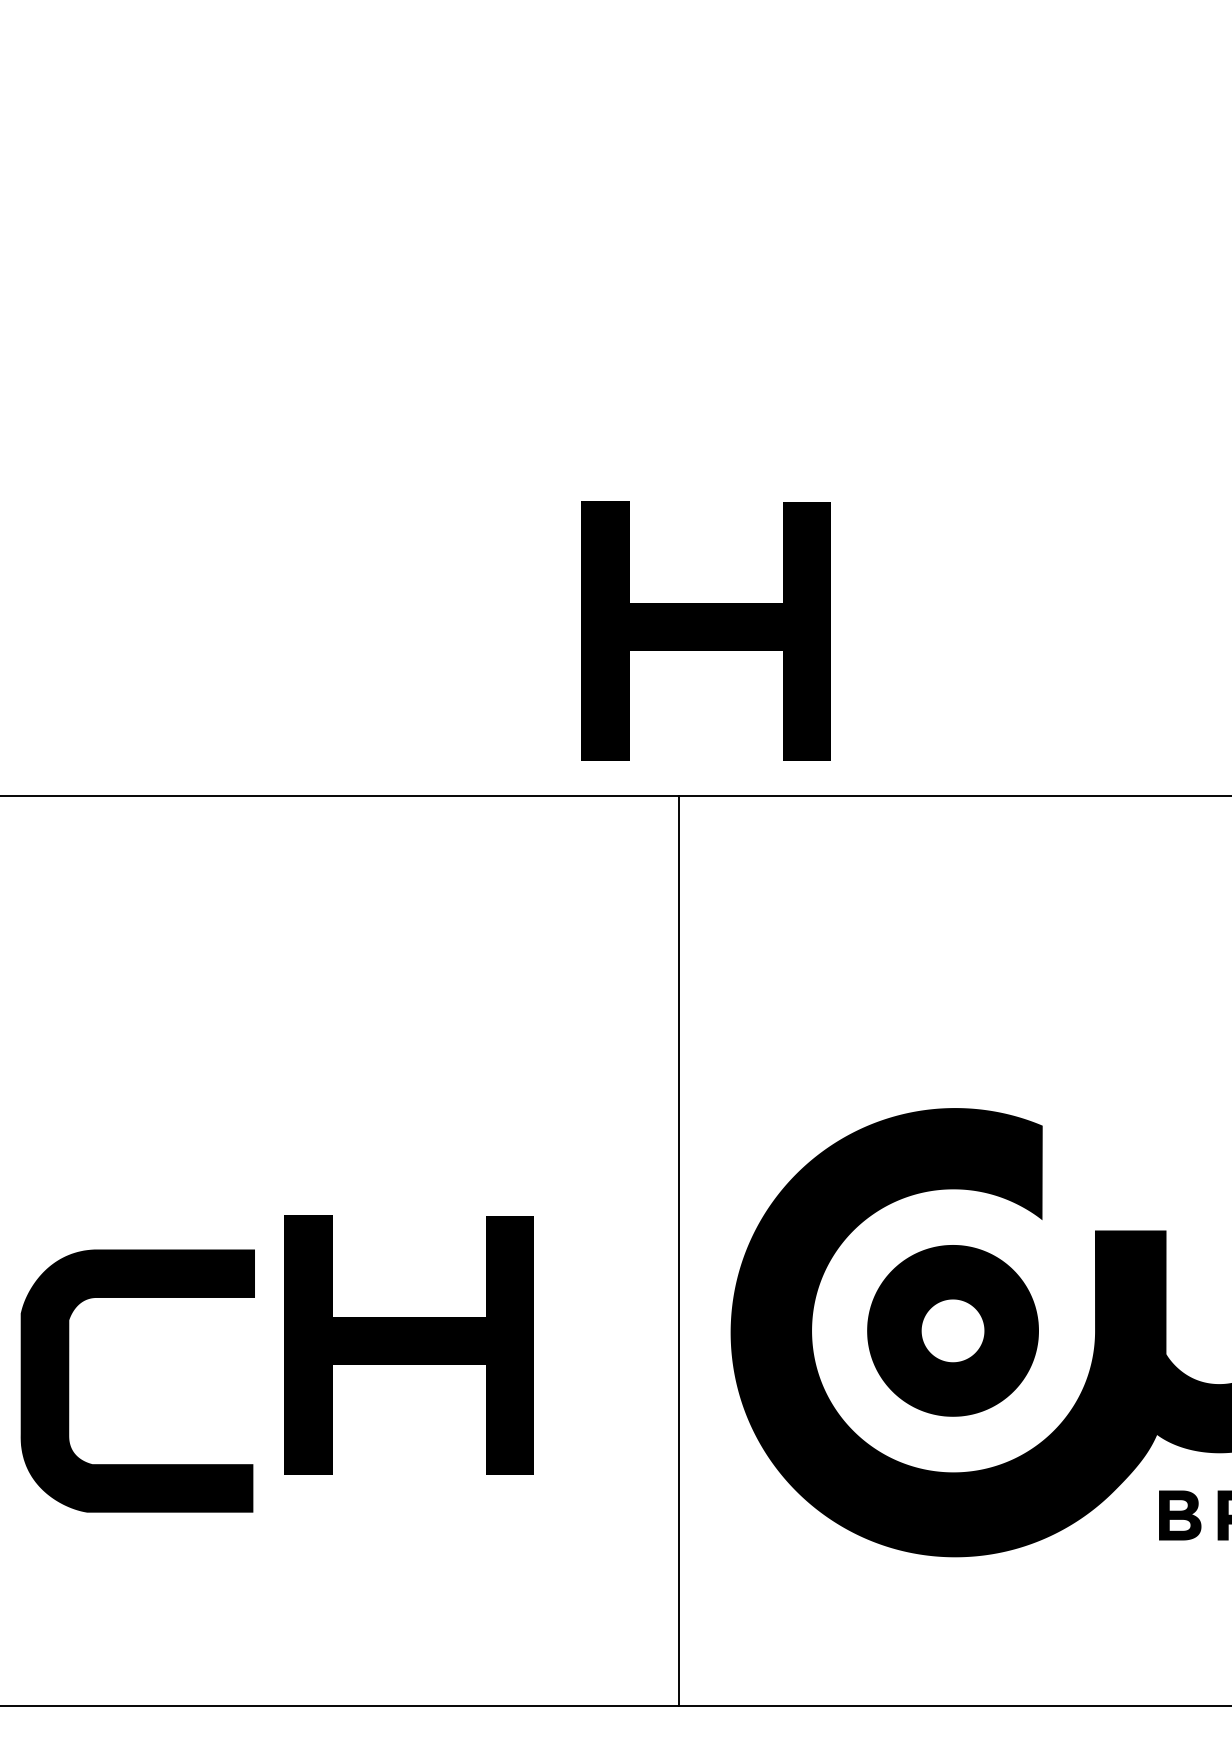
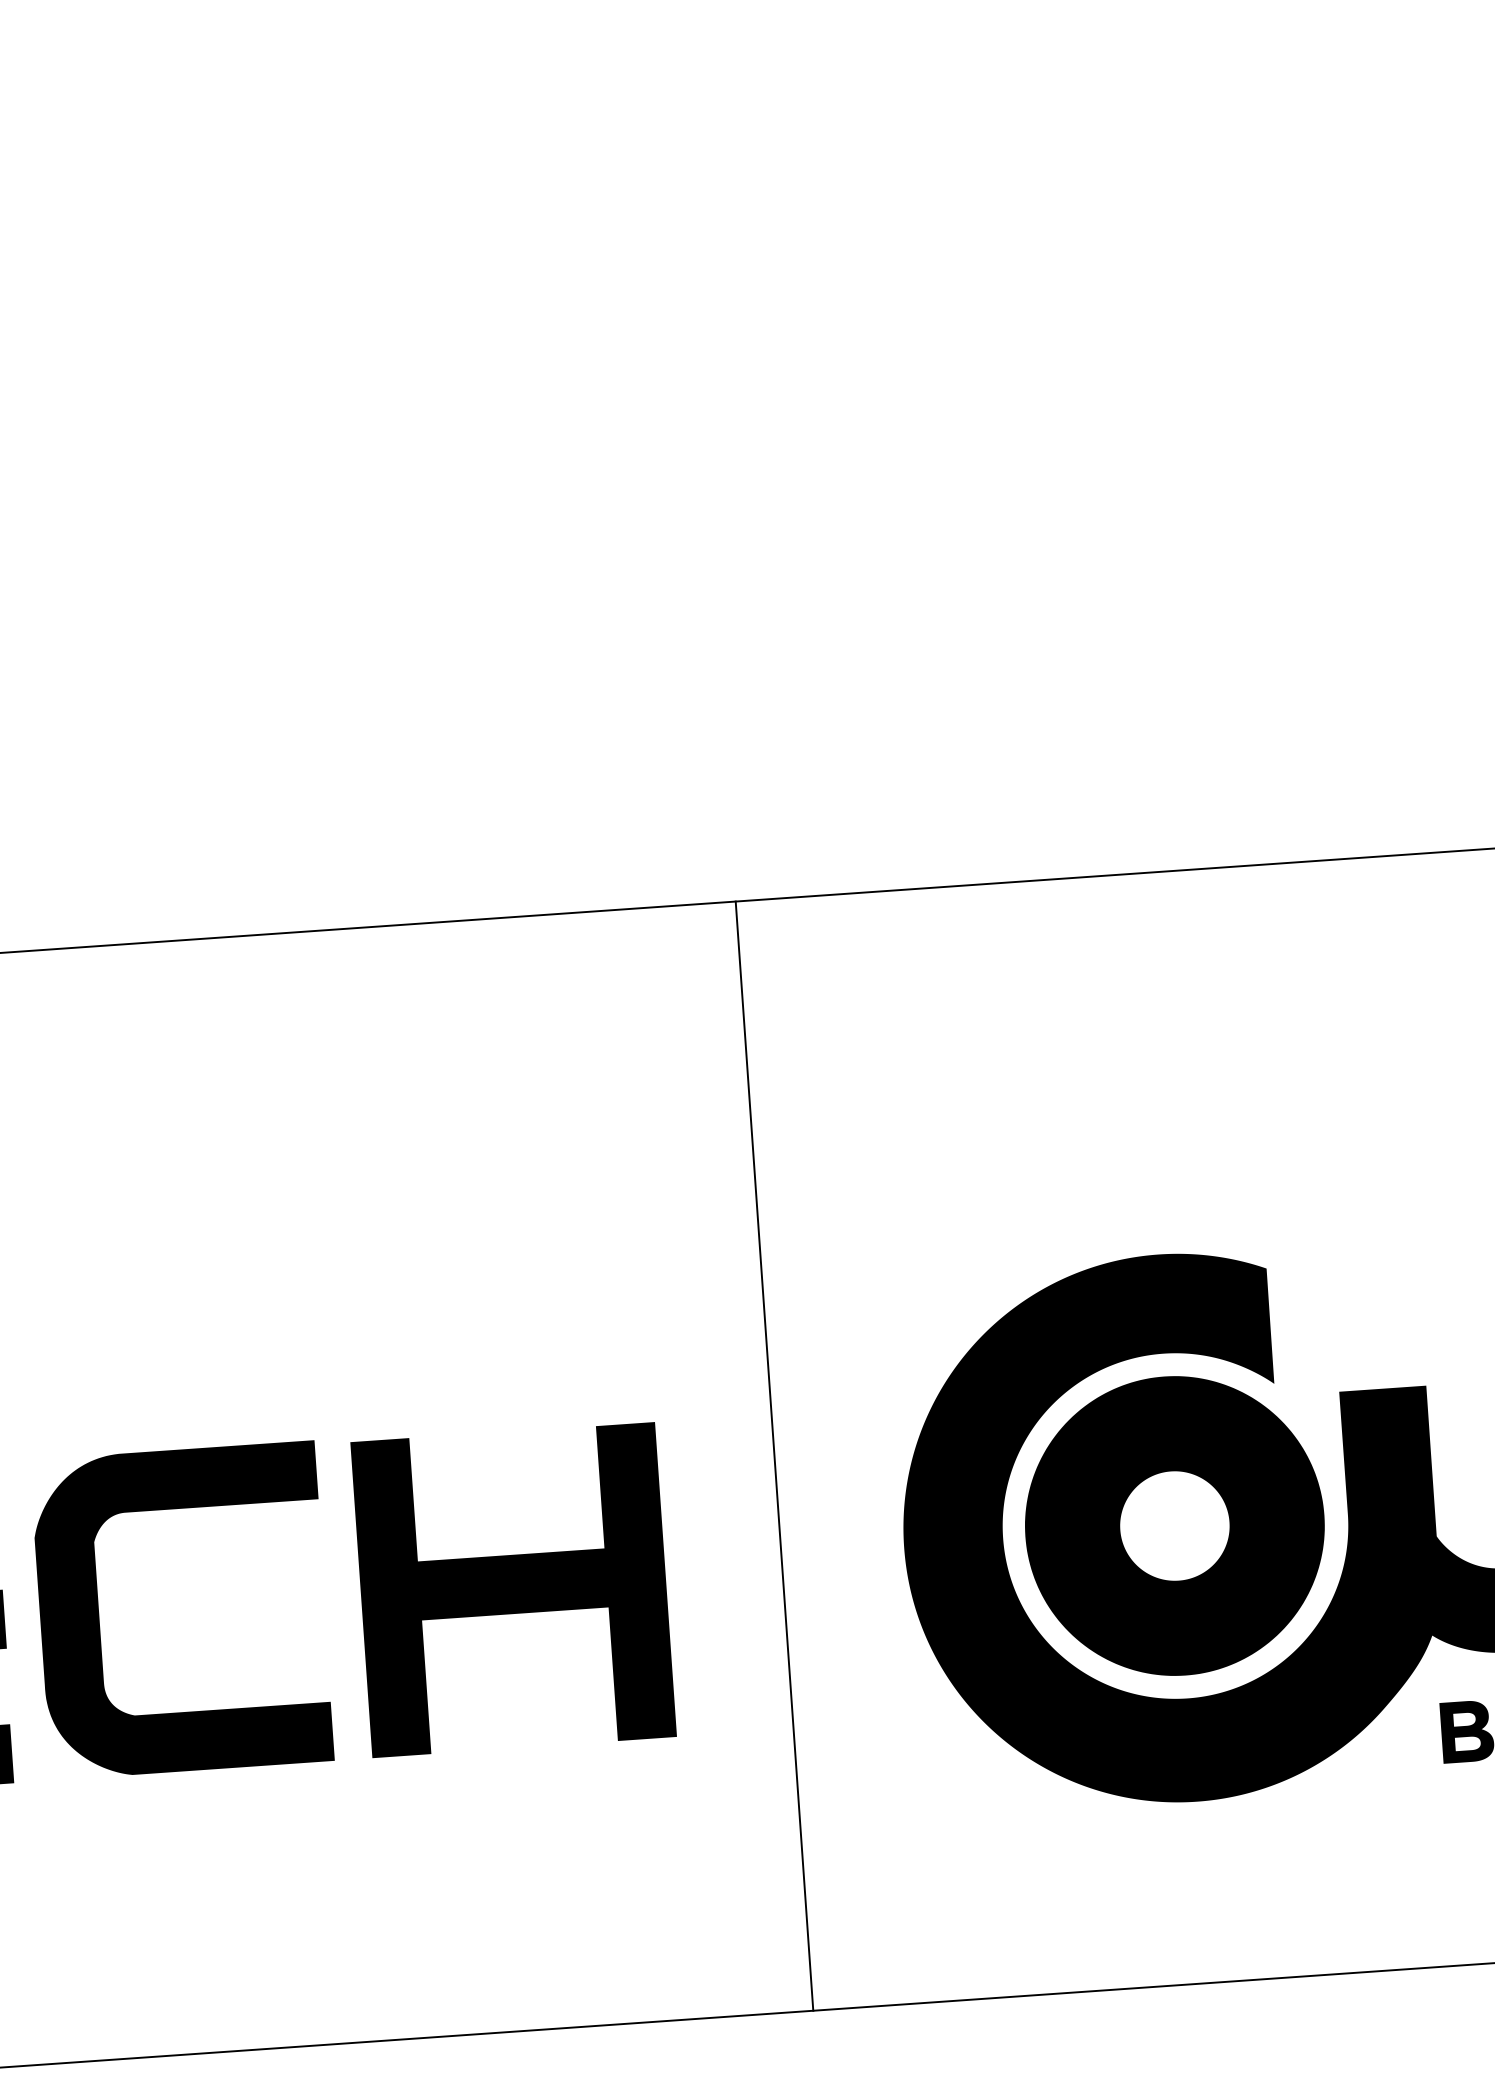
part: (705, 630) -> (813, 694), removed
line: (678, 1250) -> (773, 1455), moved
part: (952, 1330) -> (1174, 1525), size x1.43
part: (69, 1380) -> (99, 1615), moved

